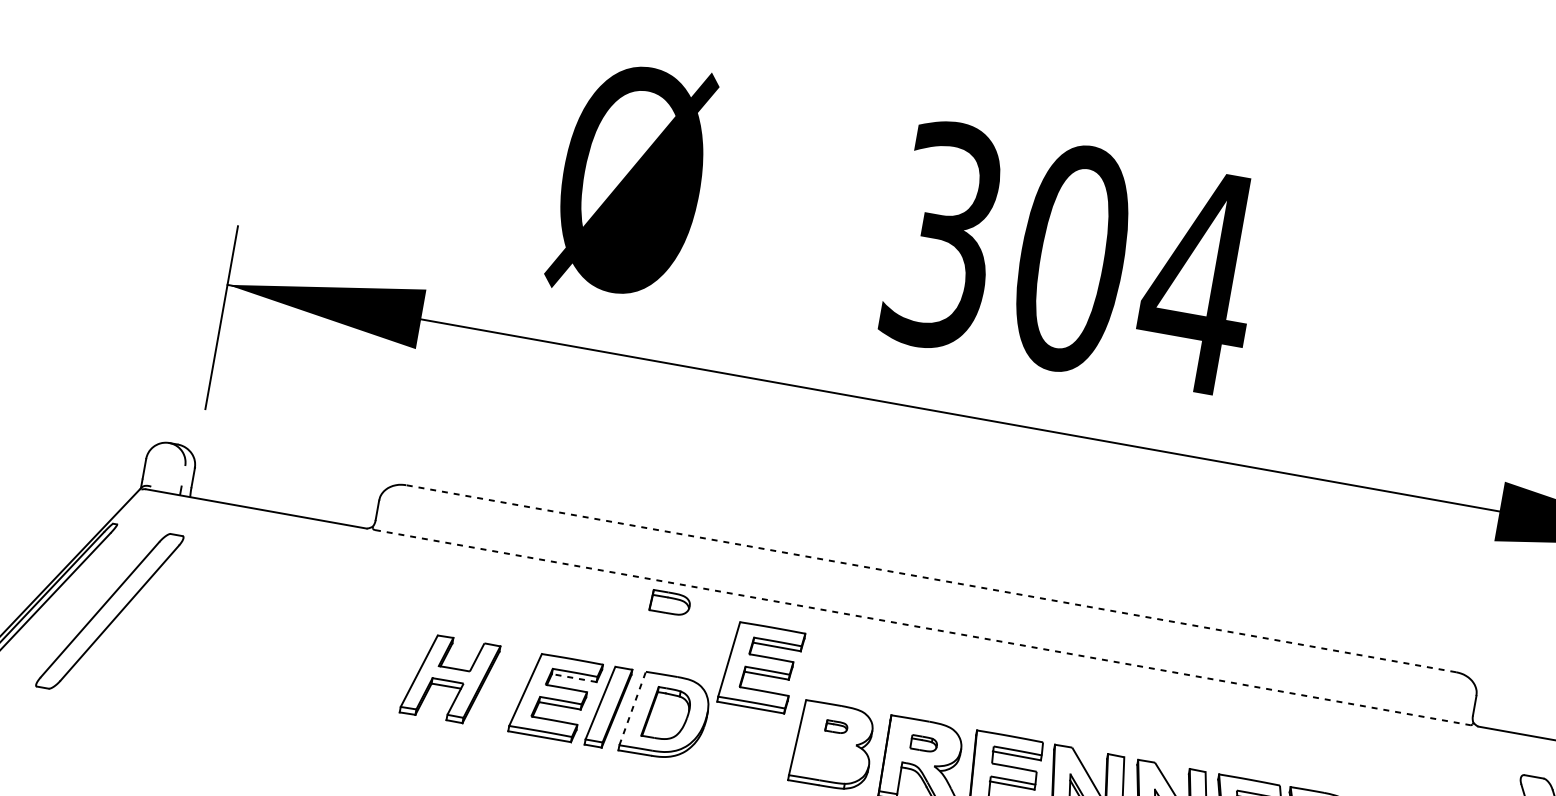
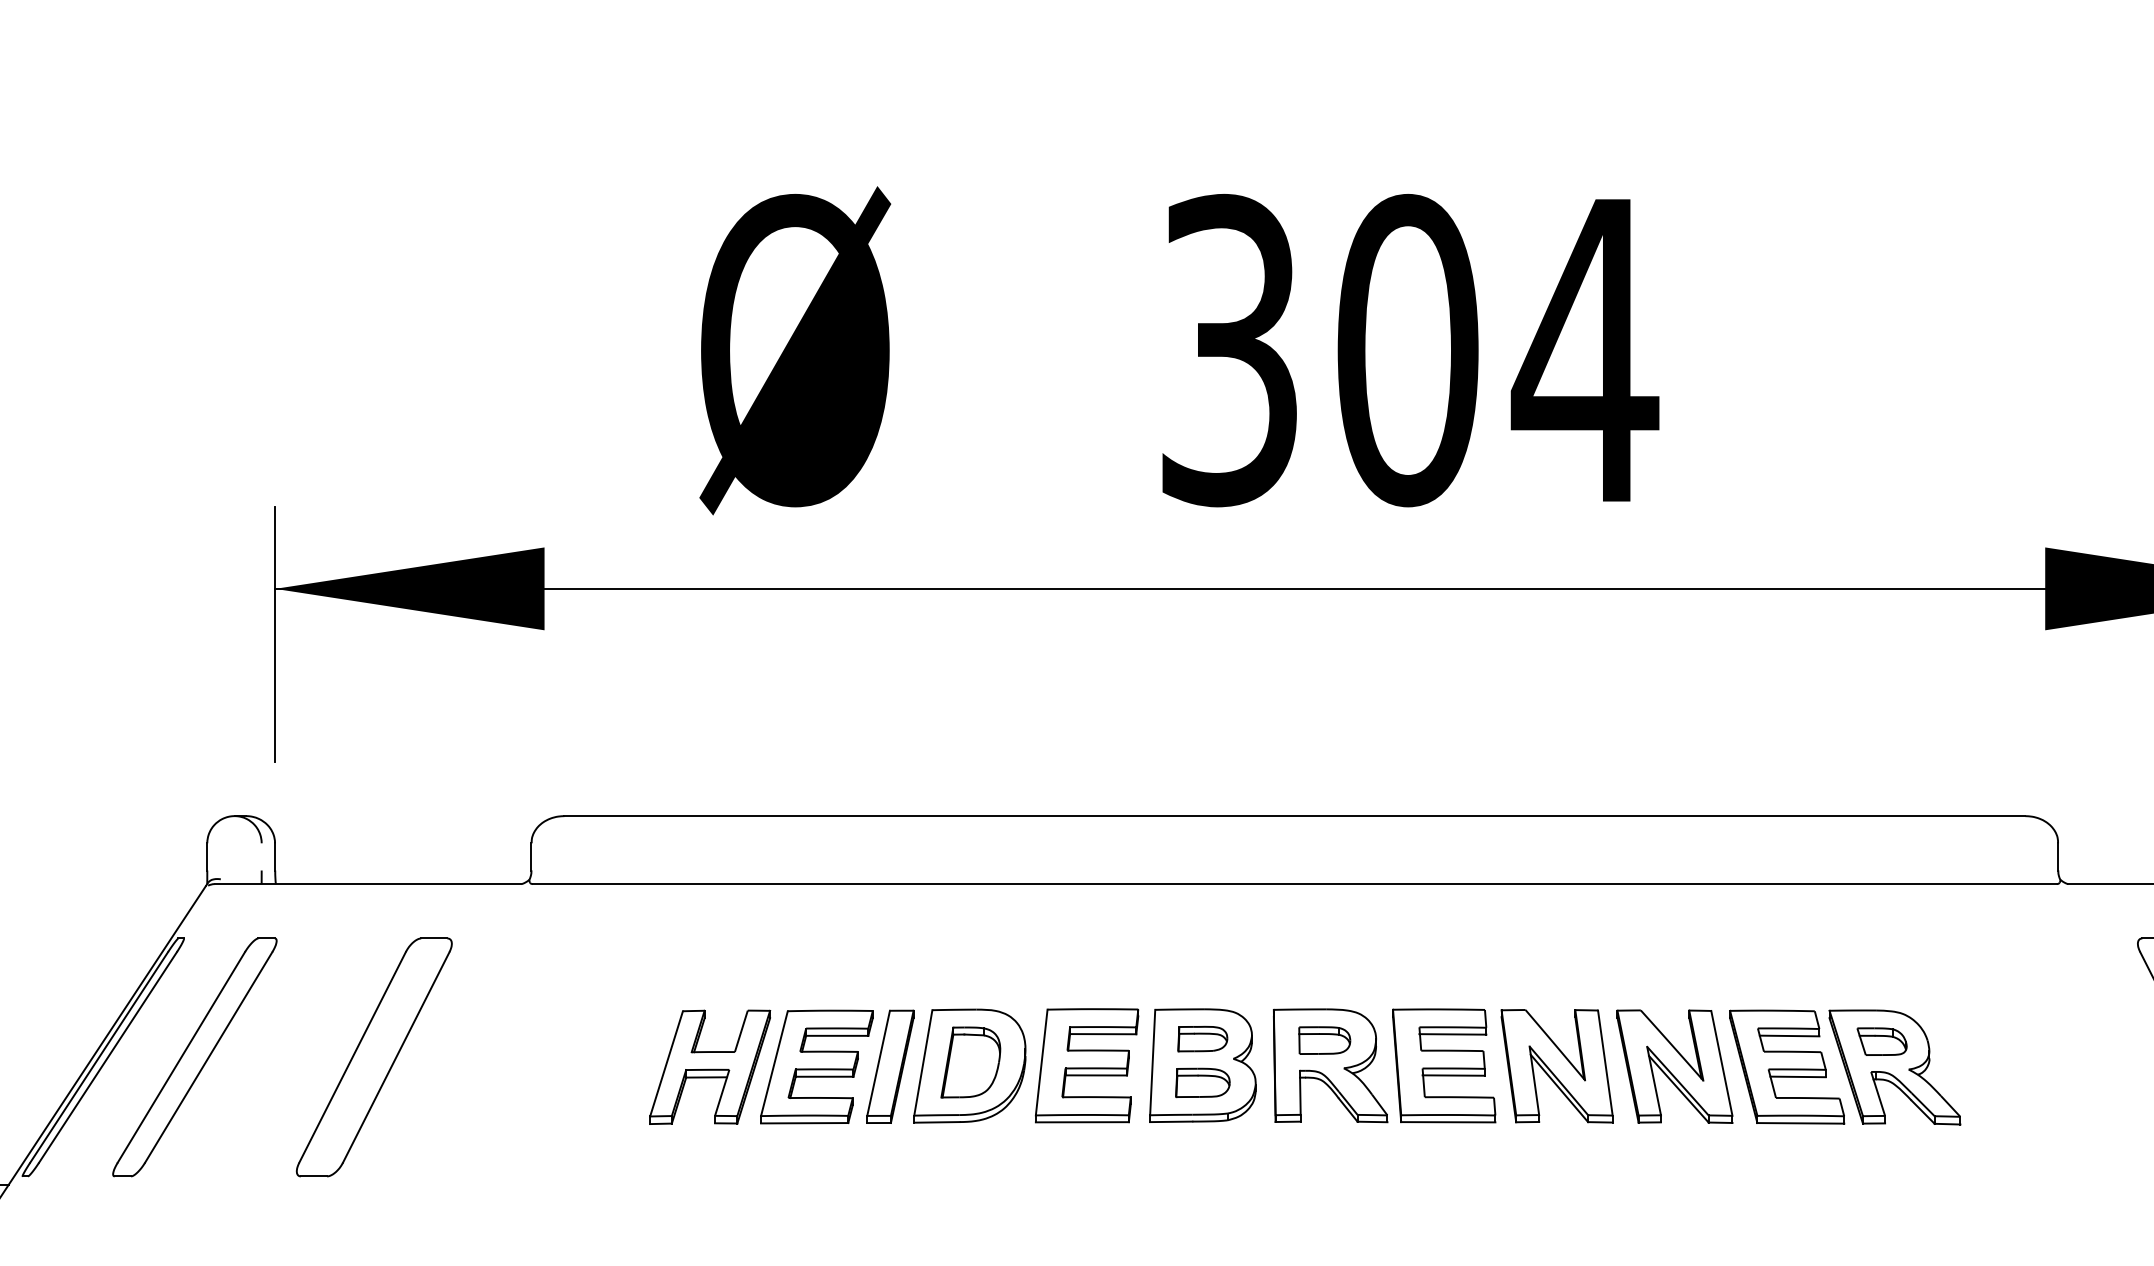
line: (930, 578) -> (1294, 816), dashed -> solid
part: (670, 602) -> (1202, 1082), moved
line: (922, 627) -> (1294, 884), dashed -> solid
part: (238, 634) -> (373, 1057), added
part: (761, 667) -> (1087, 1065), moved
line: (573, 677) -> (836, 1035), dashed -> solid
part: (450, 678) -> (710, 1066), moved
line: (632, 708) -> (923, 1062), dashed -> solid
part: (836, 726) -> (1202, 1038), size x1.67
part: (923, 743) -> (1324, 1040), size x1.43

